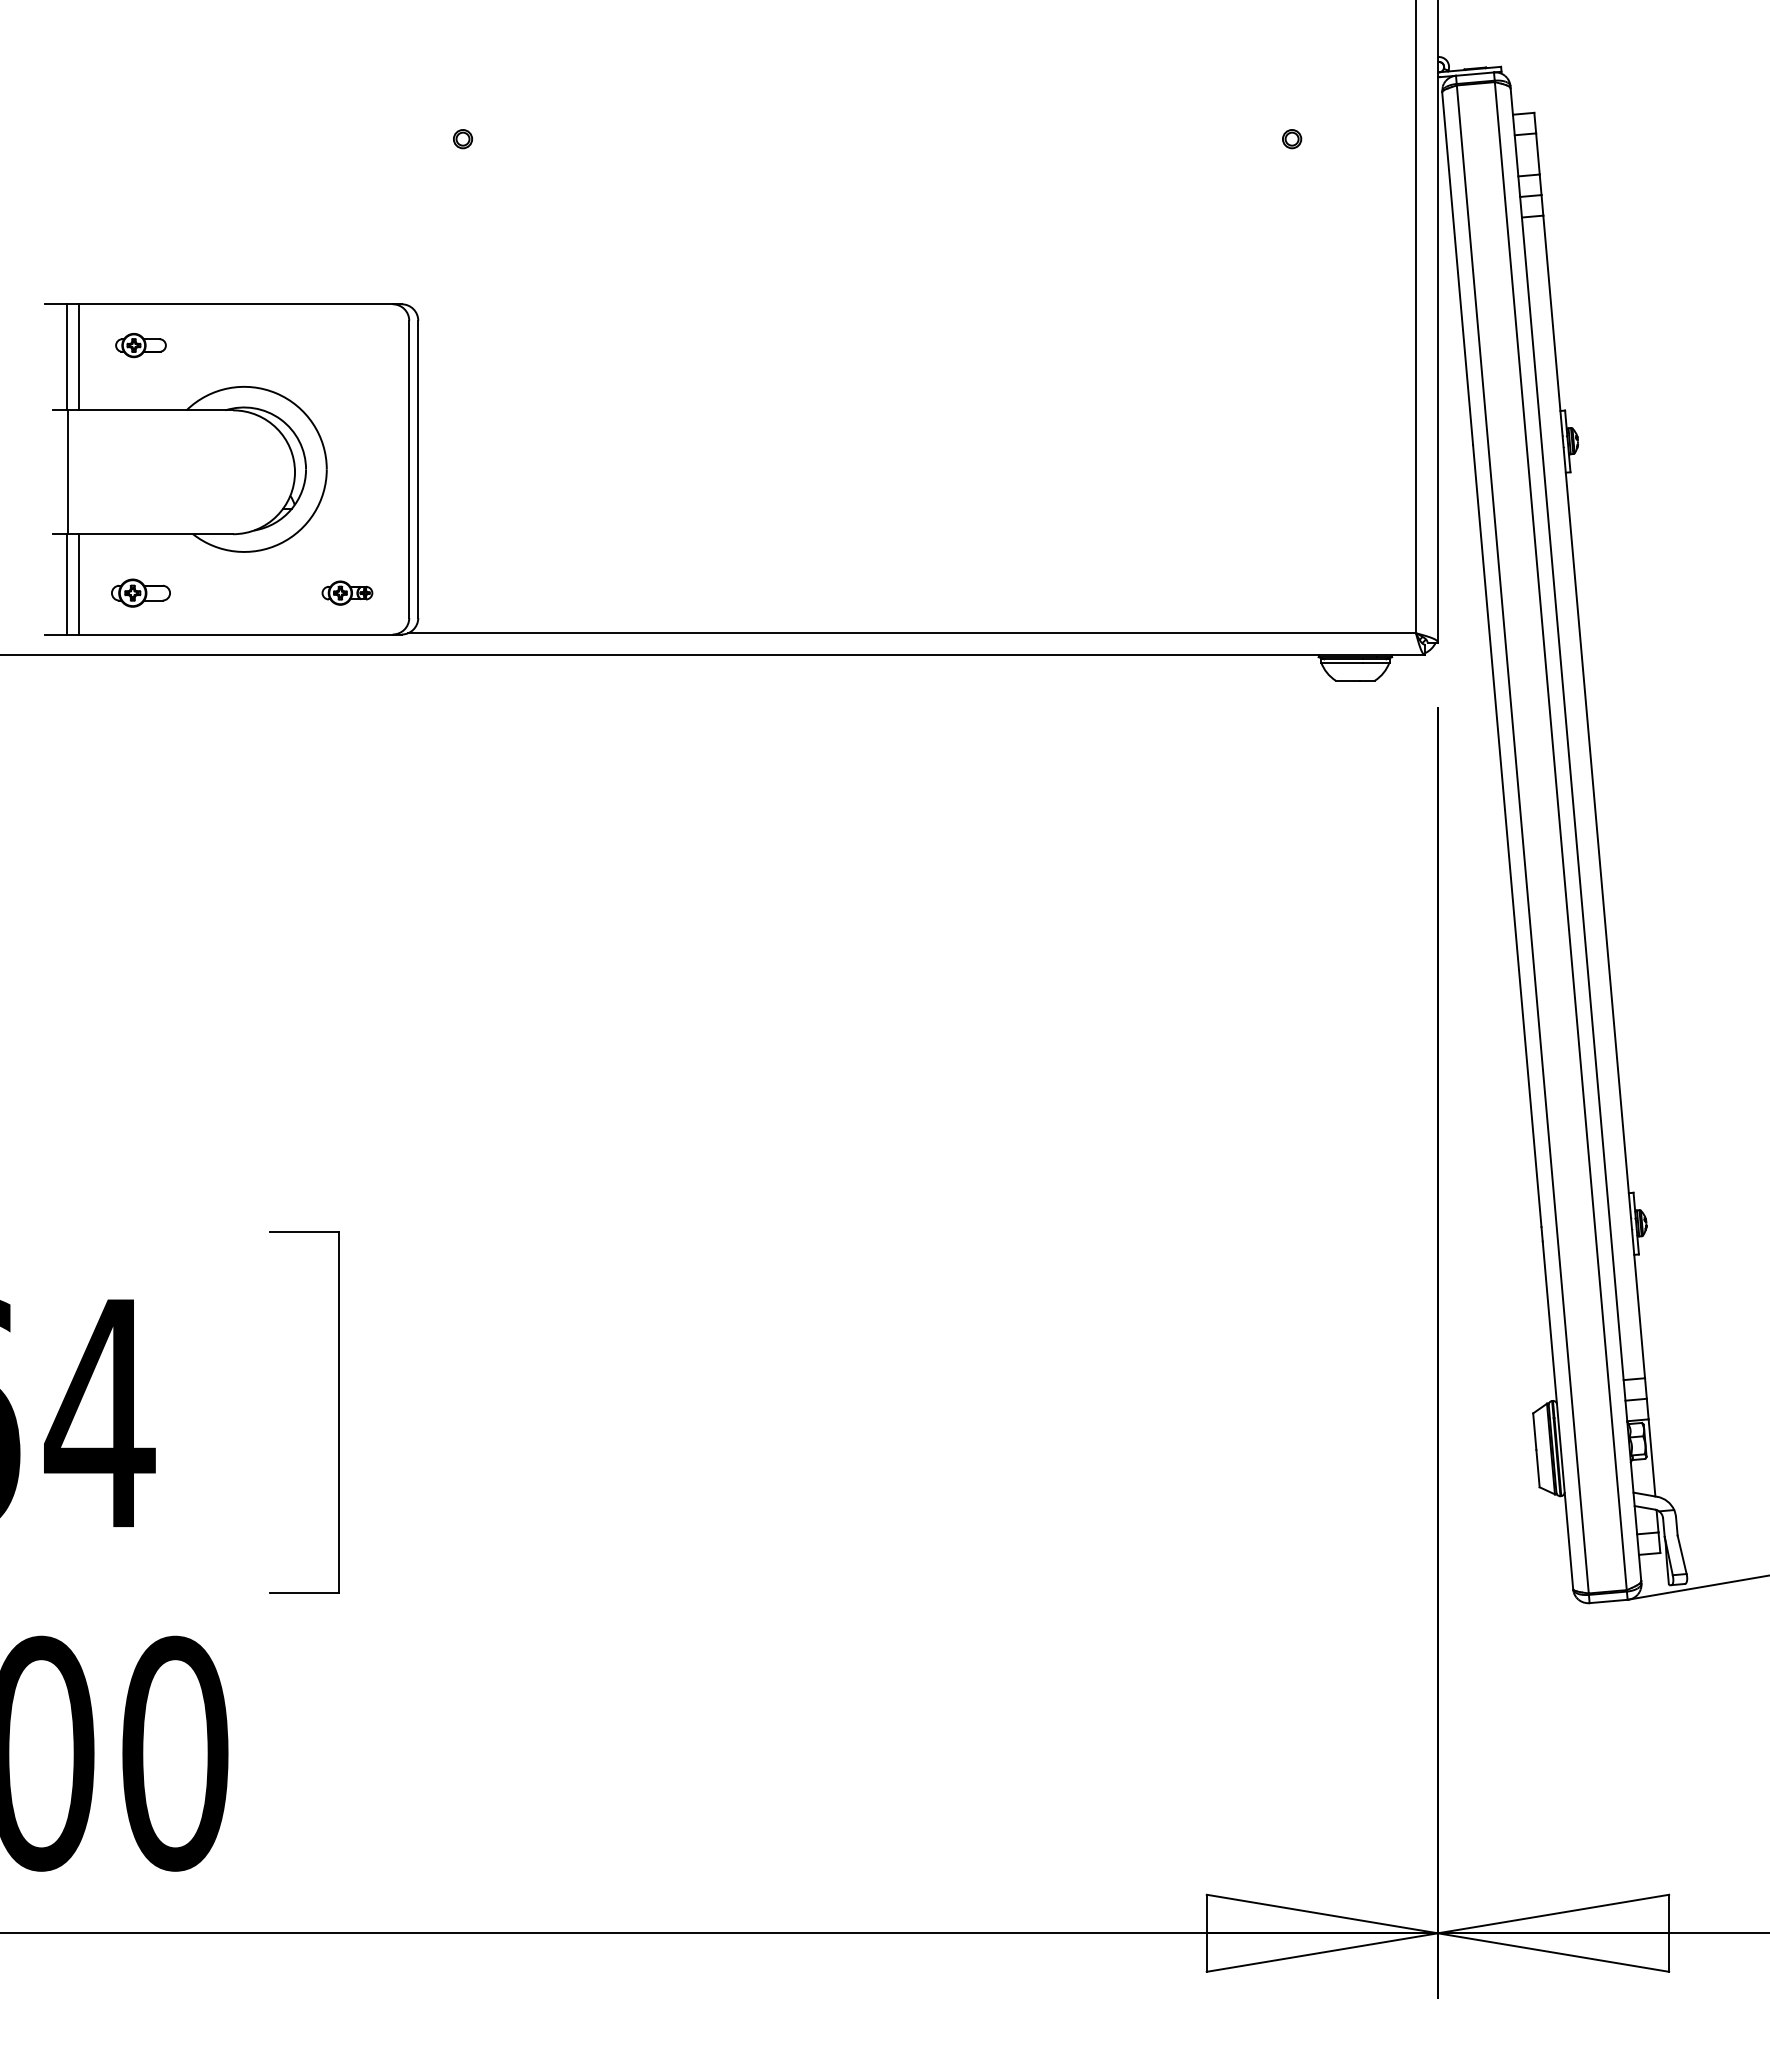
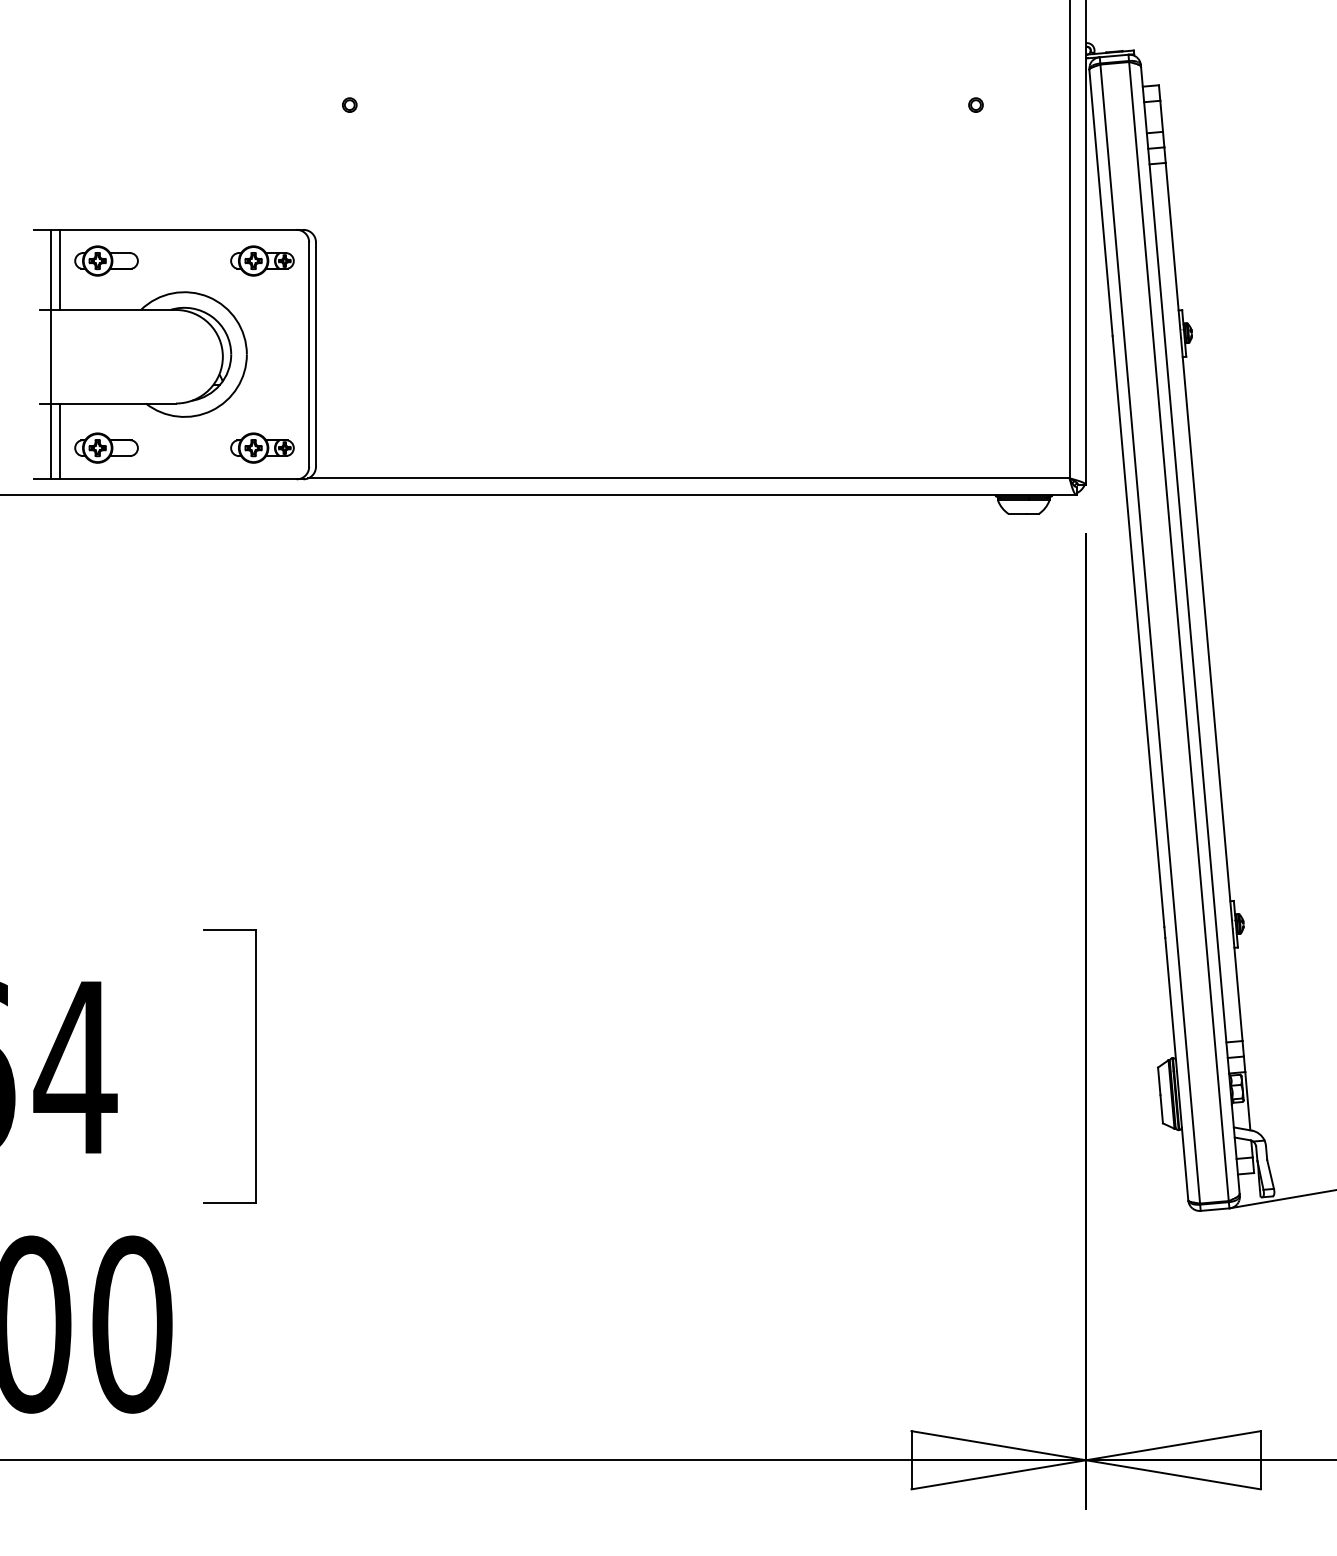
part: (140, 345) -> (106, 260), size x1.67
part: (347, 345) -> (262, 260), added
part: (140, 592) -> (106, 447), size x1.43
part: (347, 592) -> (262, 447), size x1.67

